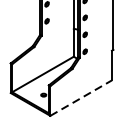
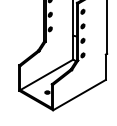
line: (81, 97) -> (79, 94), dashed -> solid

